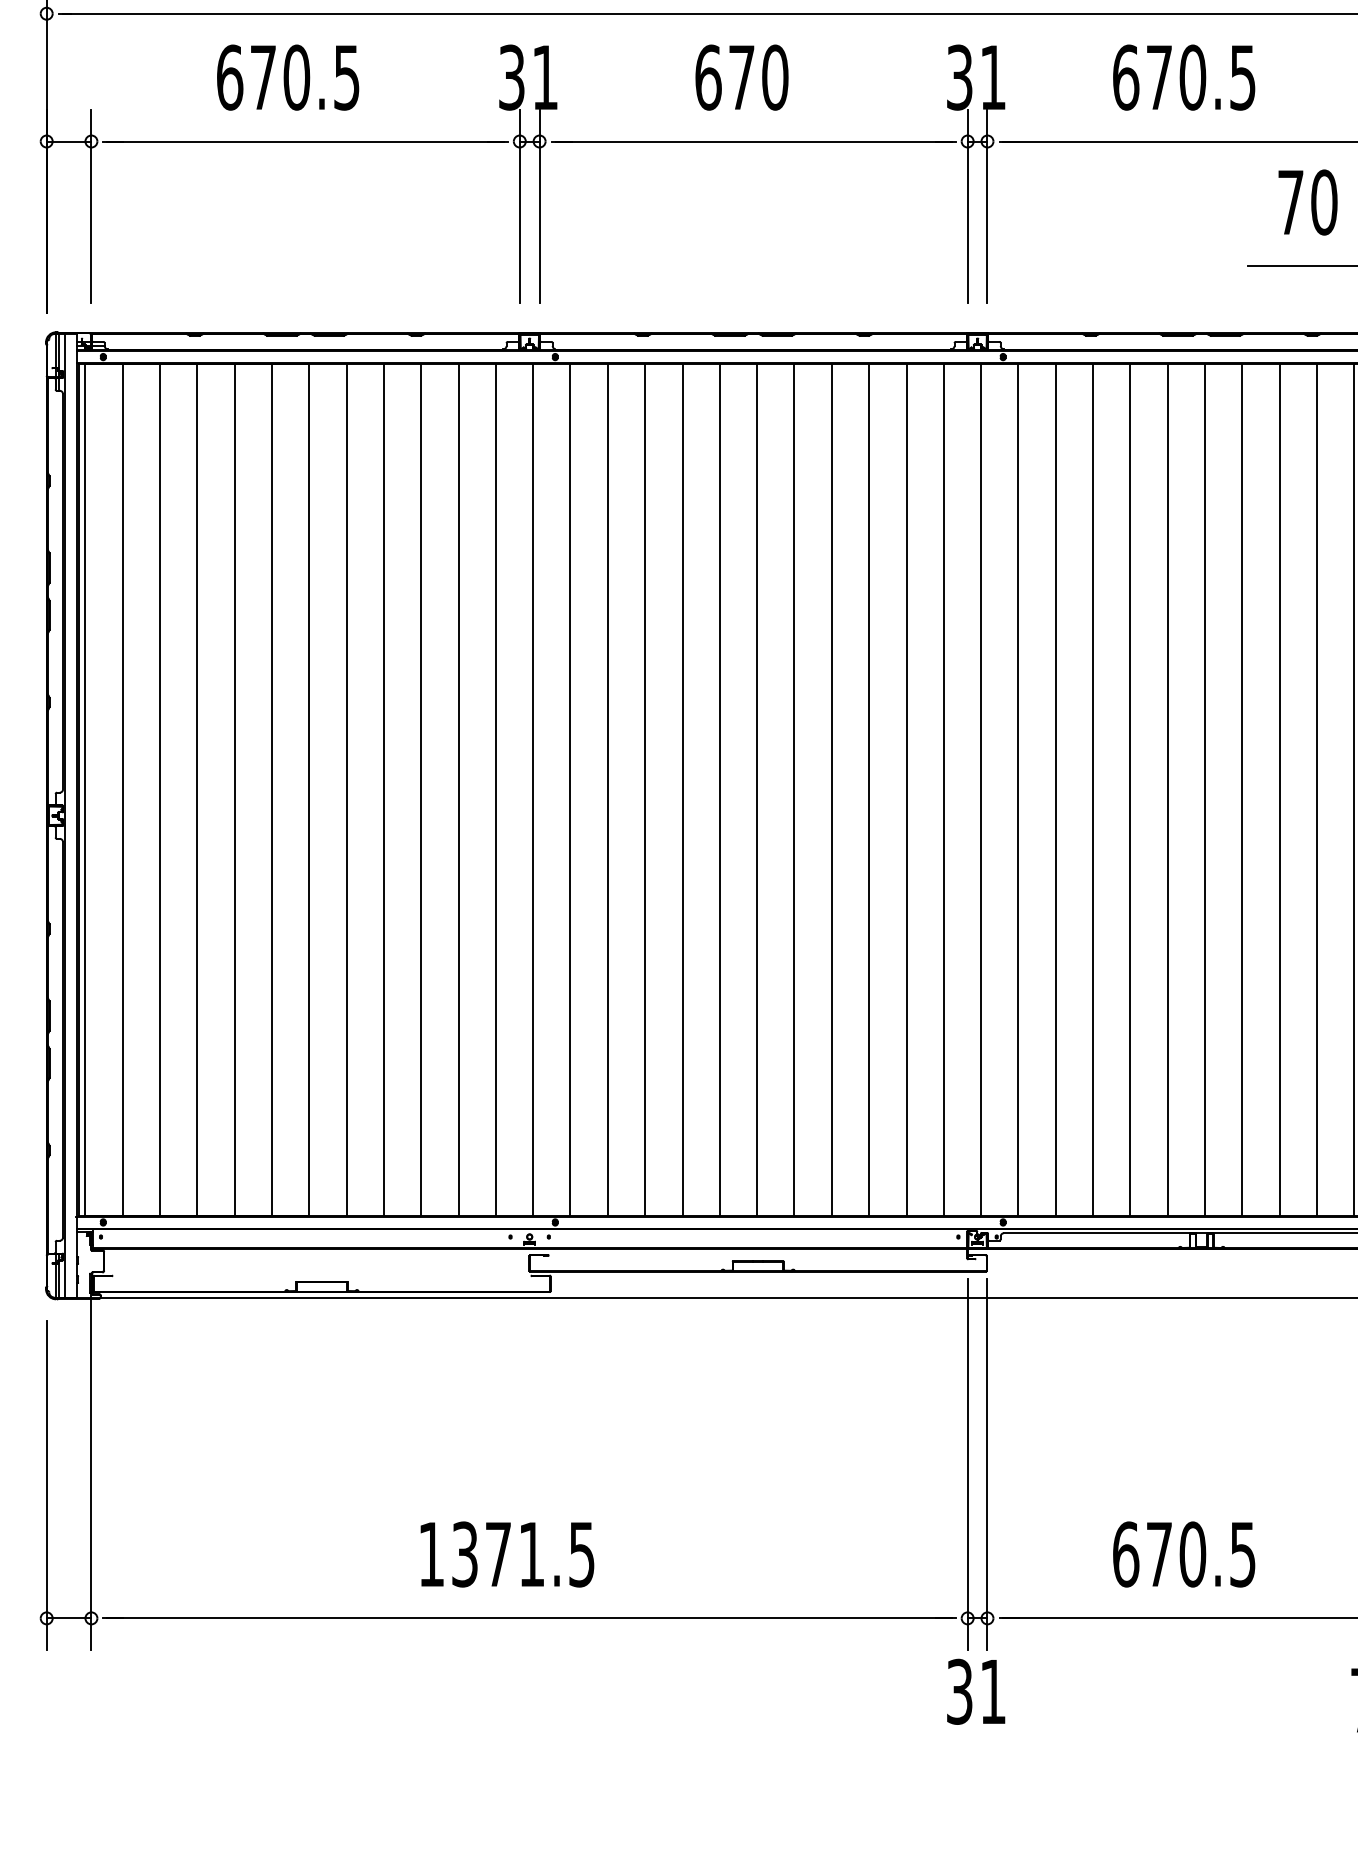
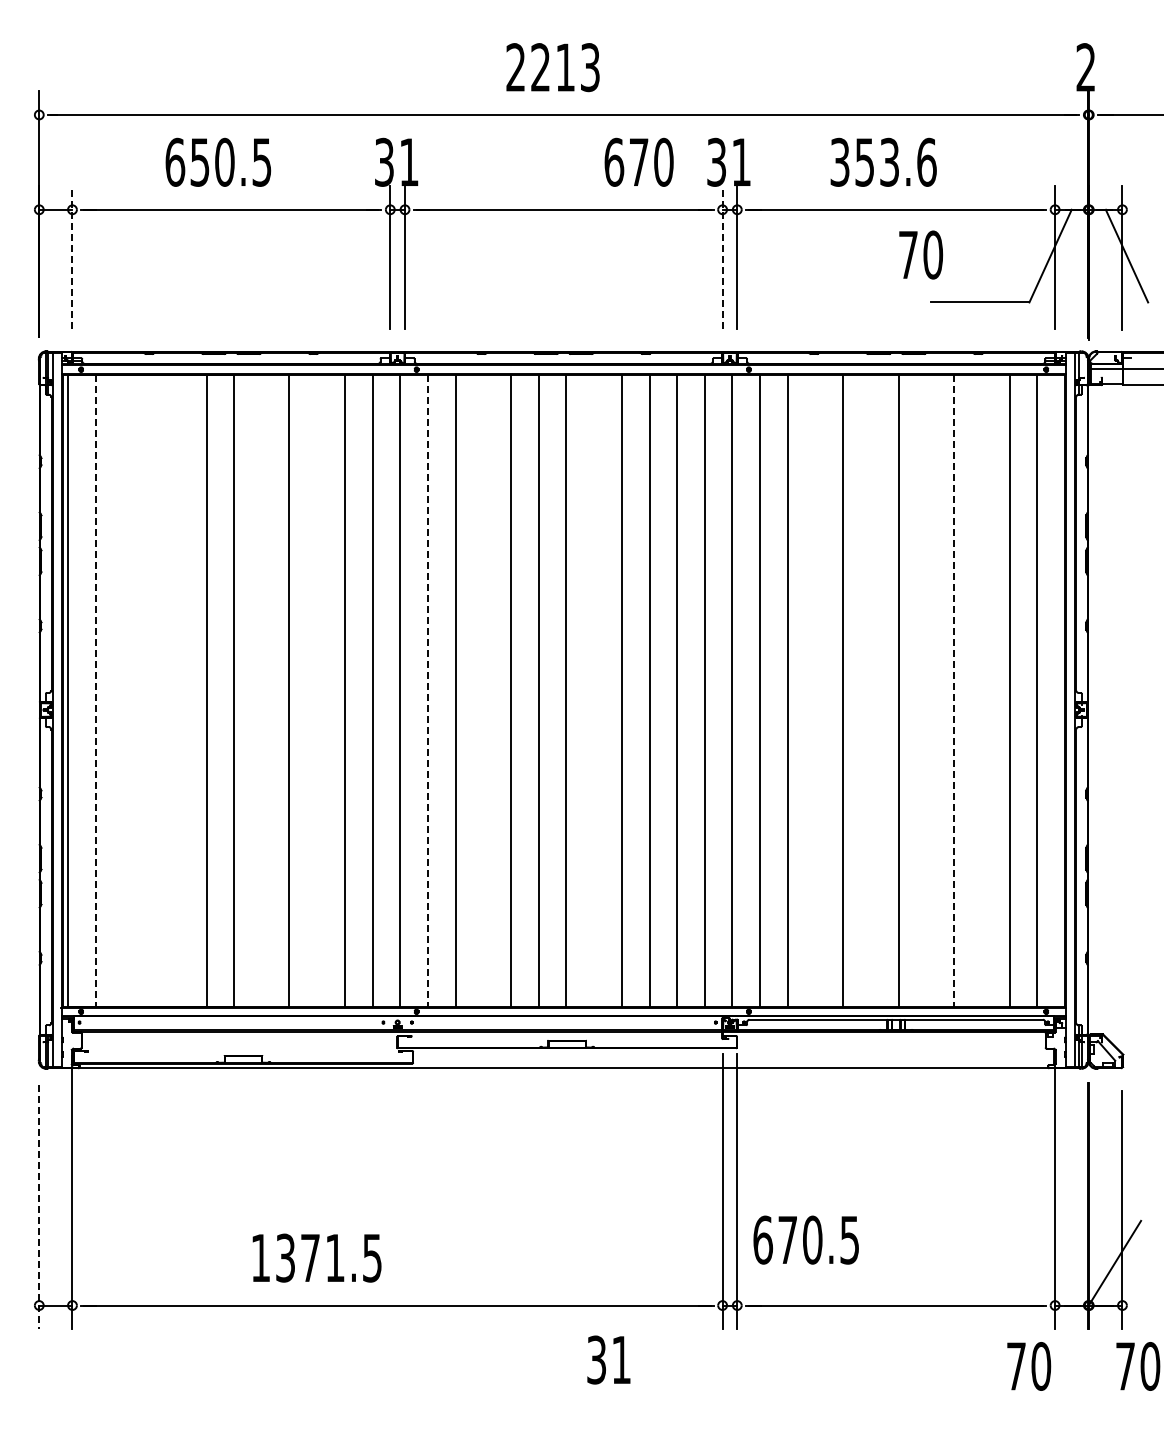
text: (741, 76) -> (638, 161), moved
text: (1184, 76) -> (883, 161), 670.5 -> 353.6
text: (262, 77) -> (199, 162), 670.5 -> 650.5
text: (1307, 201) -> (920, 254), moved
line: (91, 205) -> (72, 257), solid -> dashed
line: (967, 205) -> (722, 257), solid -> dashed
line: (160, 789) -> (123, 690), removed
line: (197, 789) -> (151, 690), removed
line: (234, 789) -> (178, 690), removed
line: (346, 789) -> (261, 690), removed
line: (421, 789) -> (317, 690), removed
line: (645, 789) -> (483, 690), removed
line: (795, 789) -> (594, 690), removed
line: (1092, 789) -> (815, 690), removed
line: (1168, 789) -> (871, 690), removed
line: (1242, 789) -> (926, 690), removed
line: (1316, 789) -> (981, 690), removed
line: (122, 790) -> (95, 691), solid -> dashed
line: (569, 790) -> (427, 691), solid -> dashed
line: (1280, 790) -> (954, 691), solid -> dashed
line: (46, 1486) -> (39, 1207), solid -> dashed
text: (506, 1553) -> (316, 1257), moved
text: (1183, 1553) -> (805, 1239), moved
text: (975, 1691) -> (608, 1359), moved

